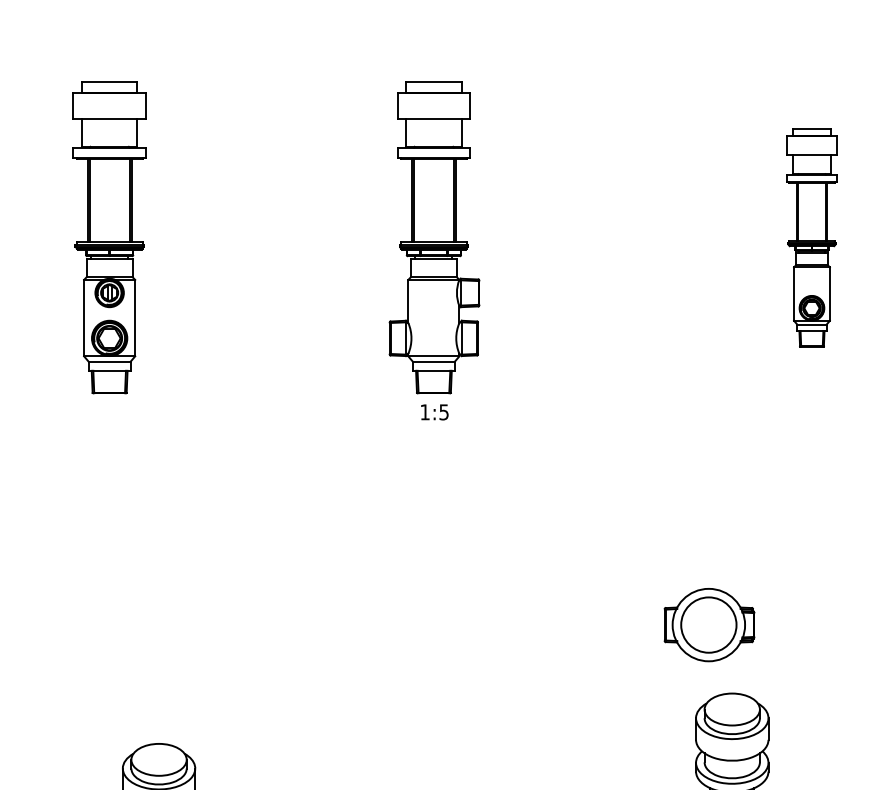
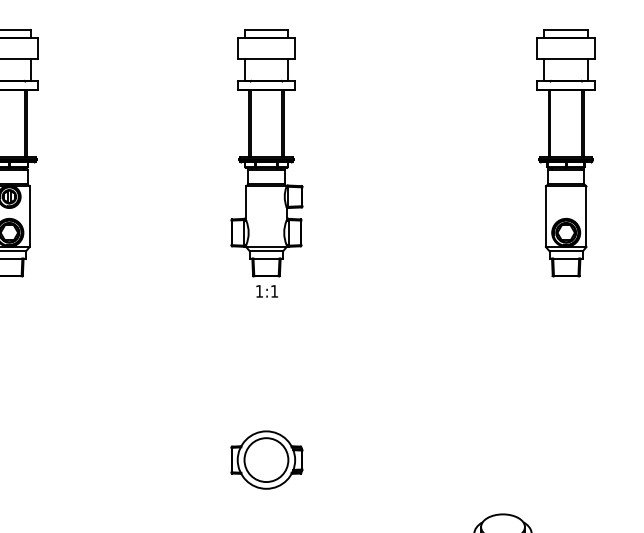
part: (811, 237) -> (565, 152), size x1.43
text: (443, 412) -> (274, 291), 1:5 -> 1:1
part: (709, 625) -> (266, 460), moved

